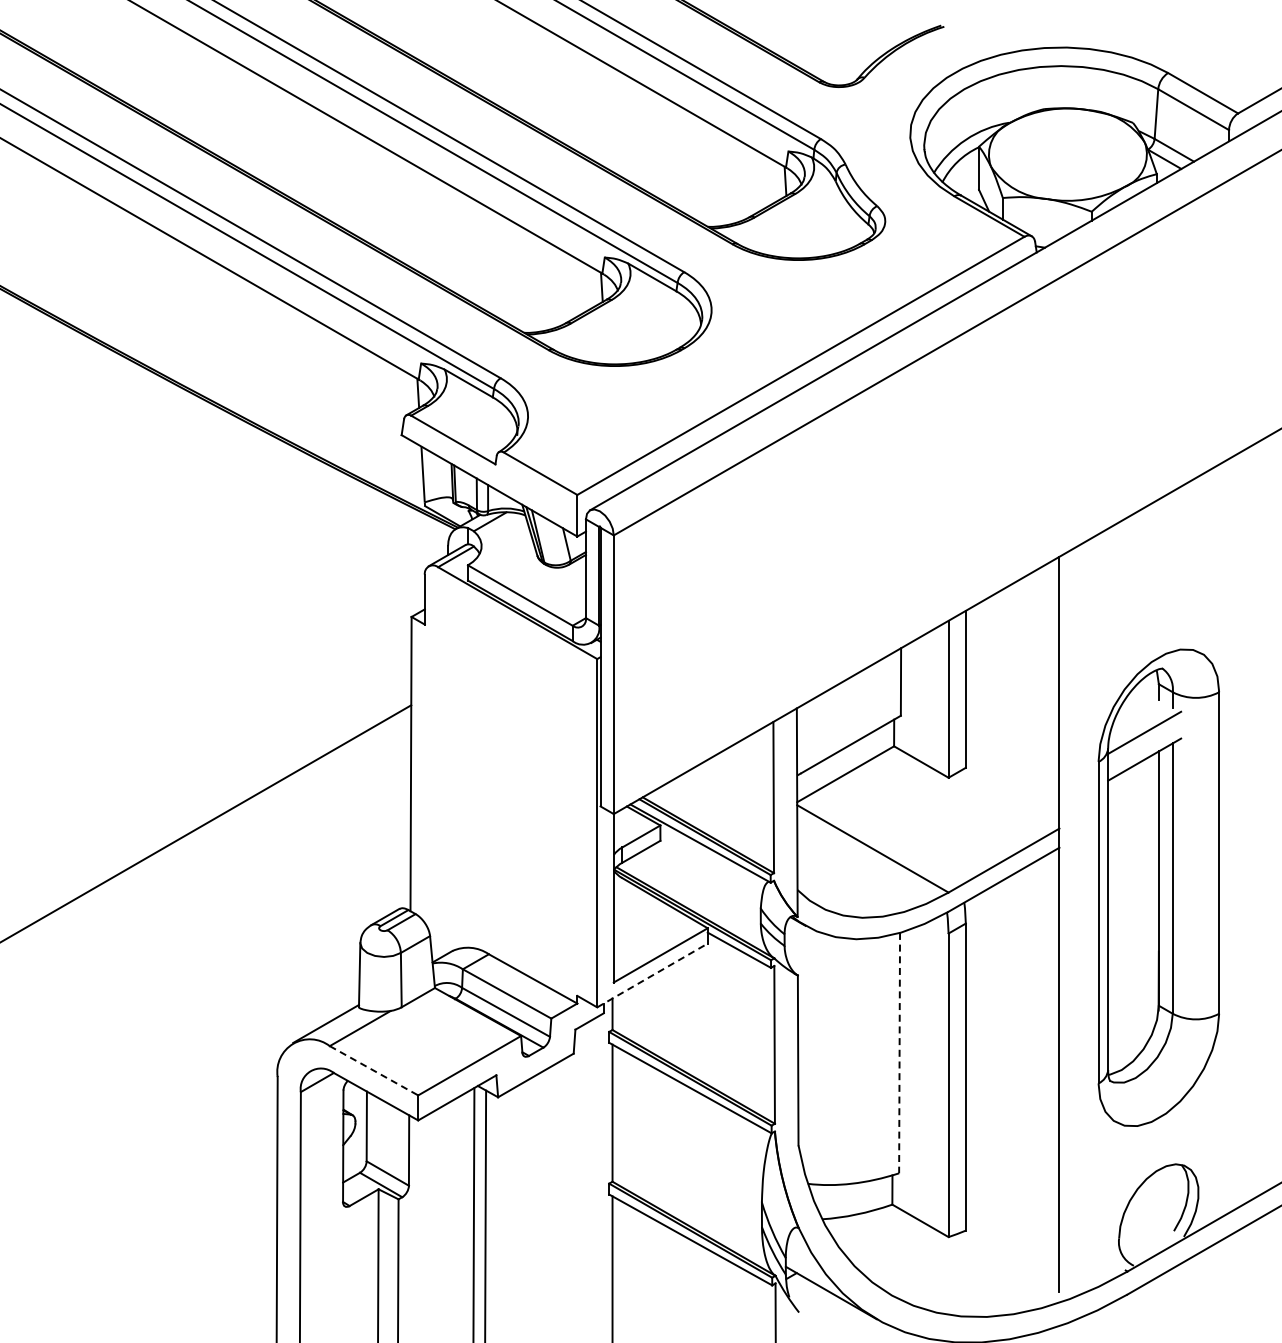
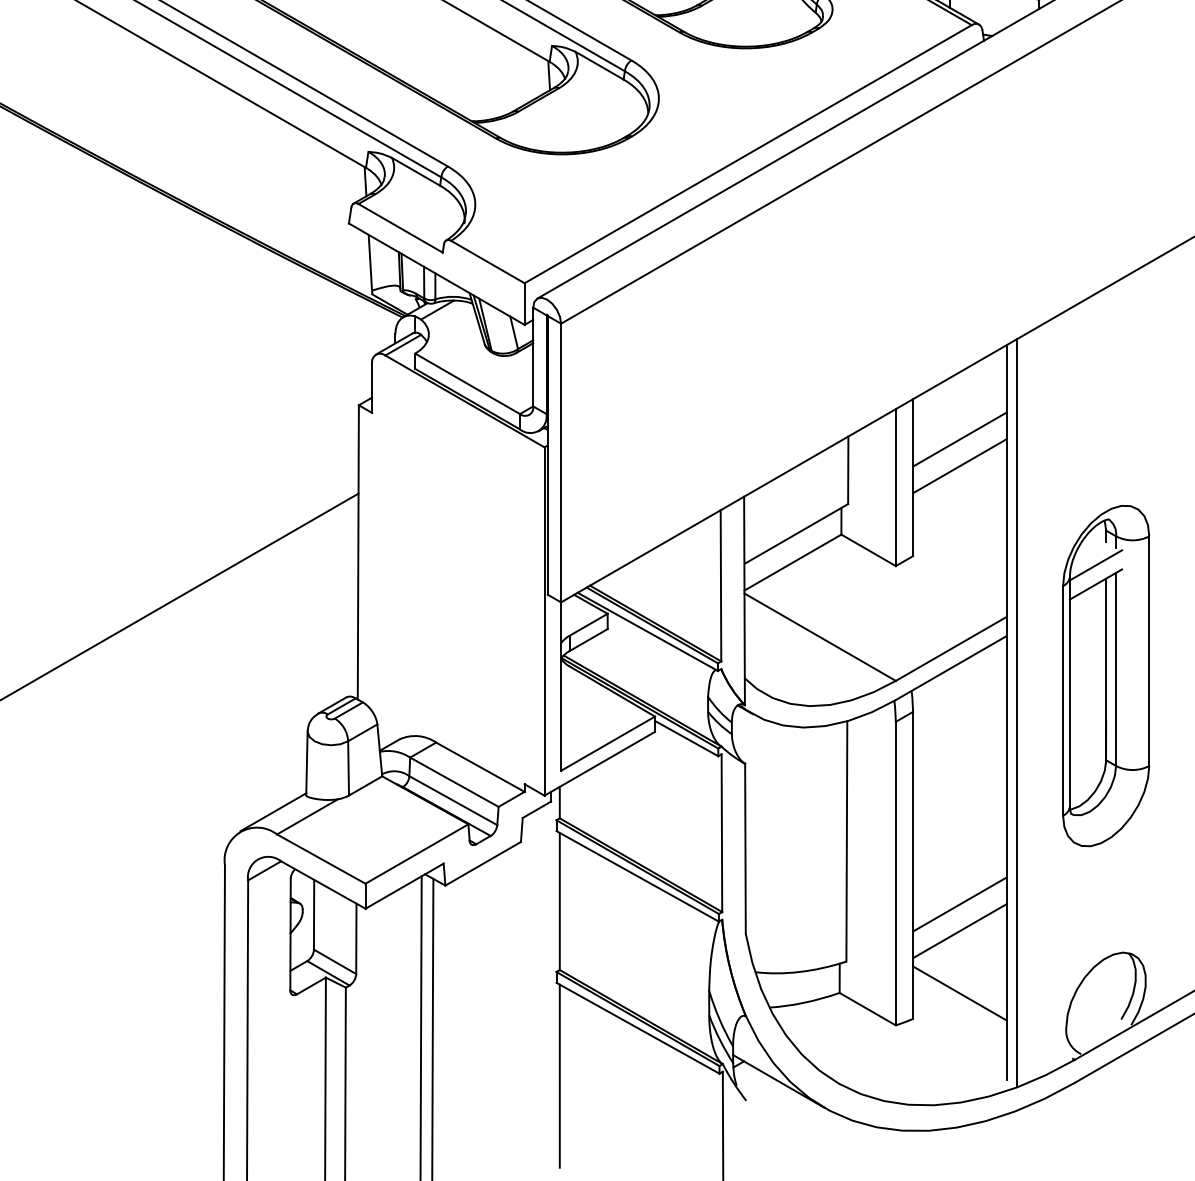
line: (1012, 651) -> (959, 439), added
line: (1012, 677) -> (959, 465), added
part: (1158, 887) -> (1105, 675), size x0.71
line: (1069, 924) -> (1016, 712), added
line: (652, 975) -> (599, 763), dashed -> solid
line: (899, 1053) -> (846, 841), dashed -> solid
line: (374, 1070) -> (321, 858), dashed -> solid
line: (1012, 1116) -> (959, 904), added
line: (1012, 1142) -> (959, 930), added
line: (1012, 1205) -> (959, 993), added

